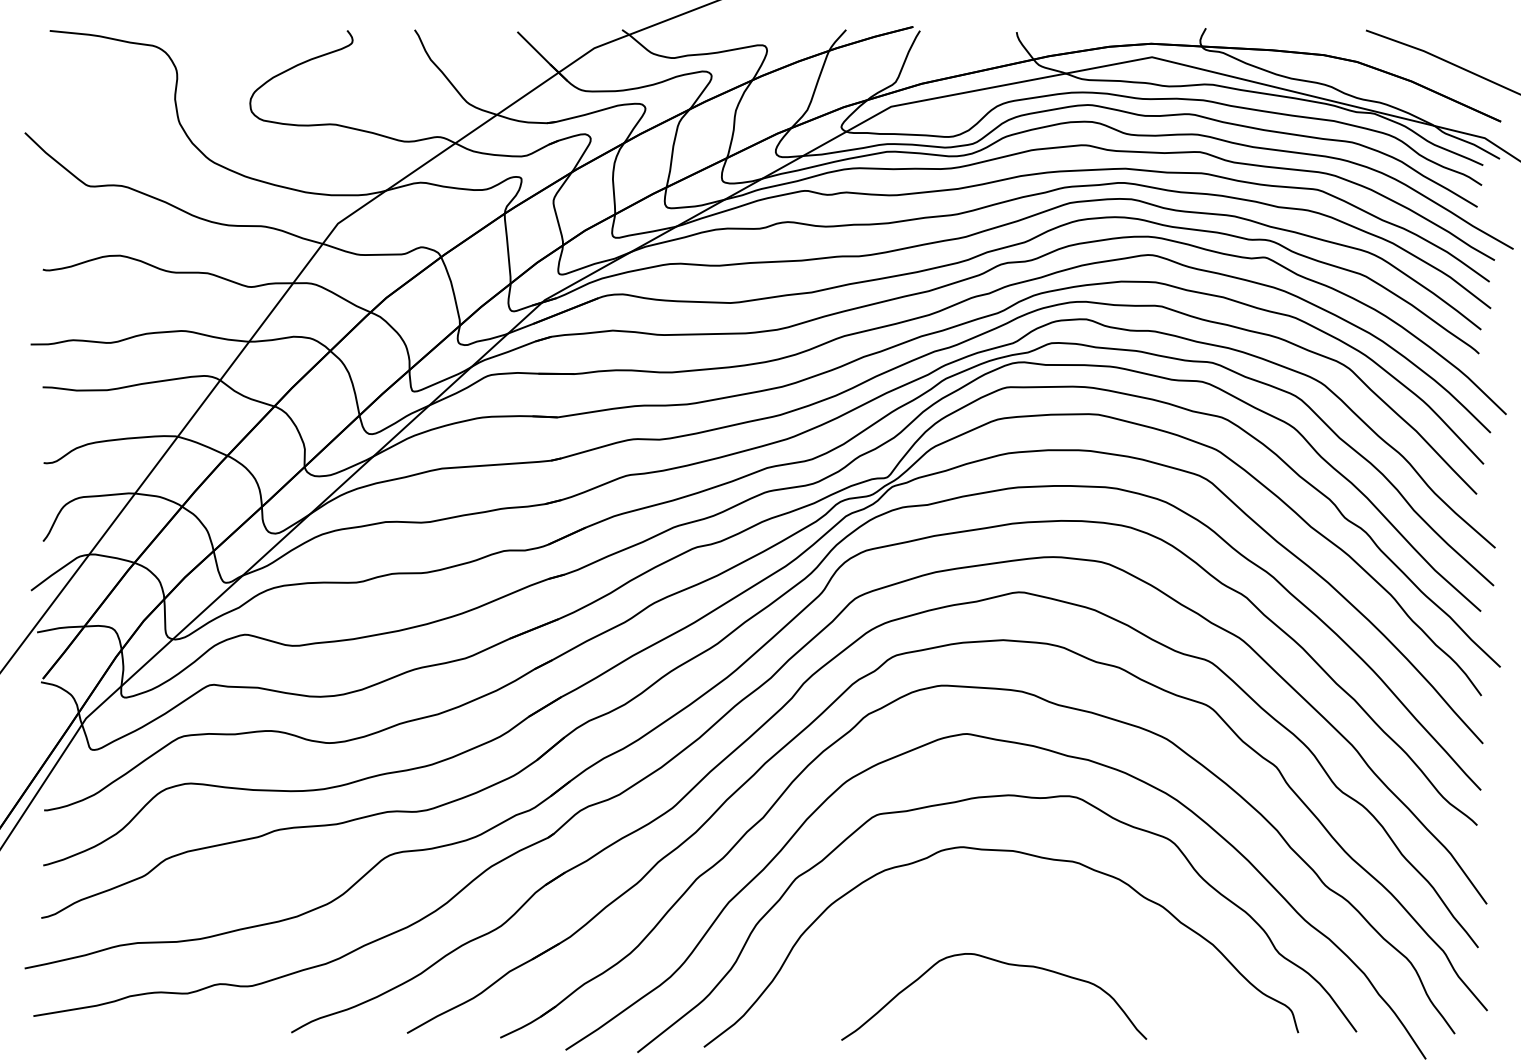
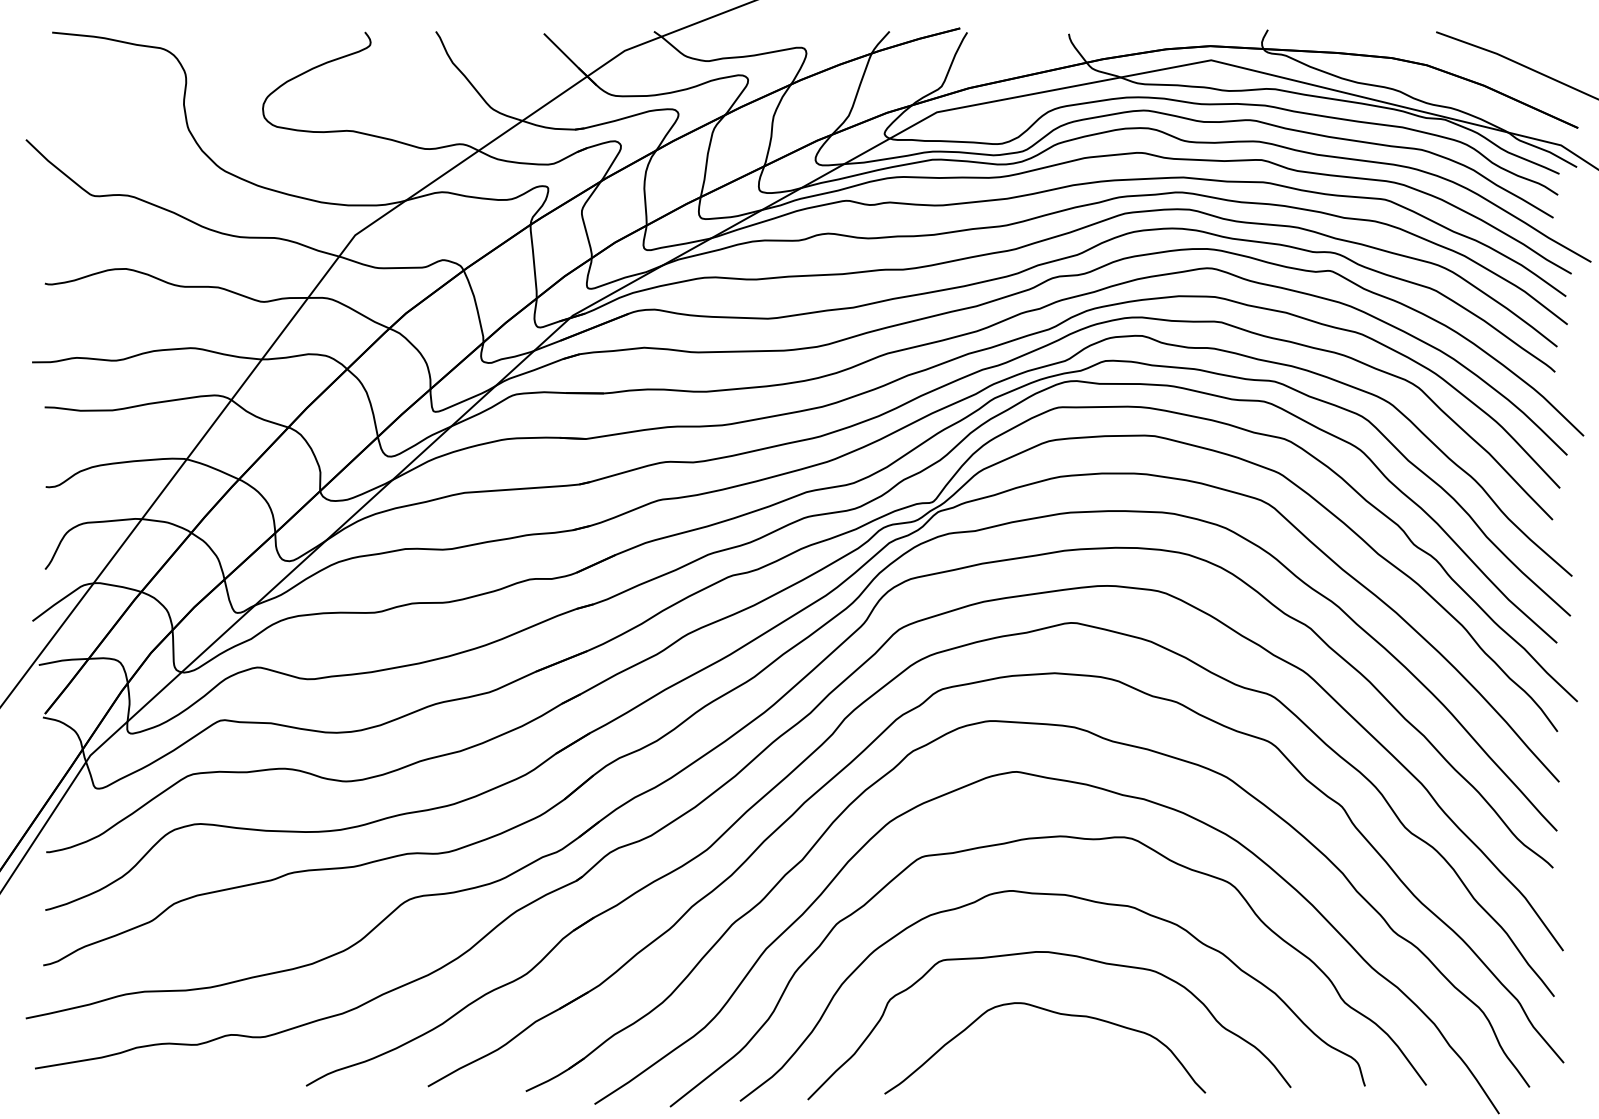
curve: (1009, 908) -> (1061, 955), added

